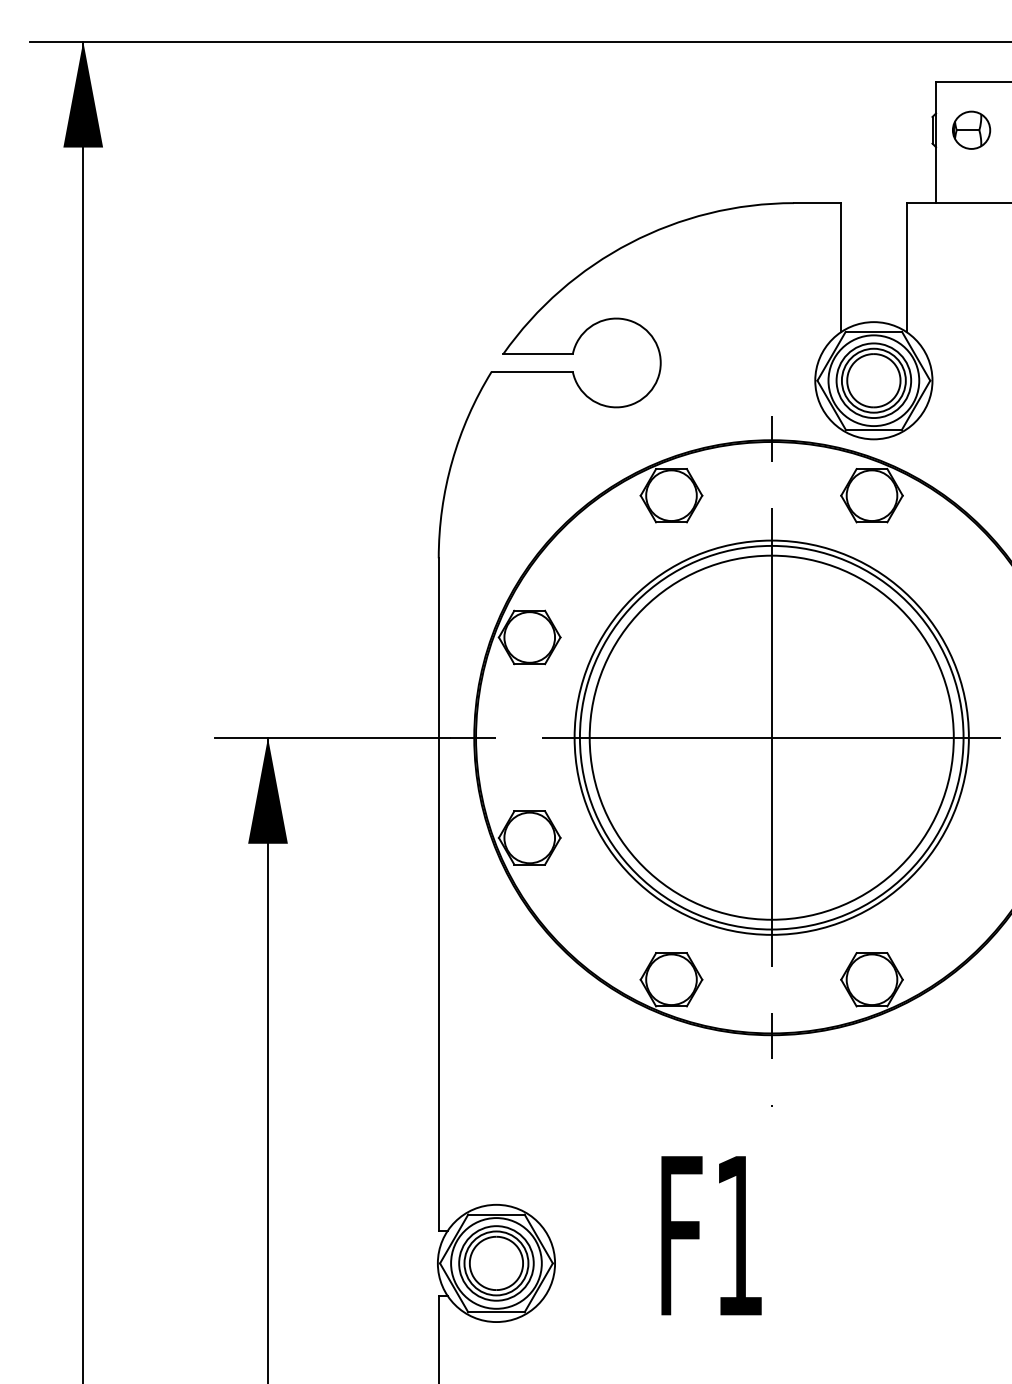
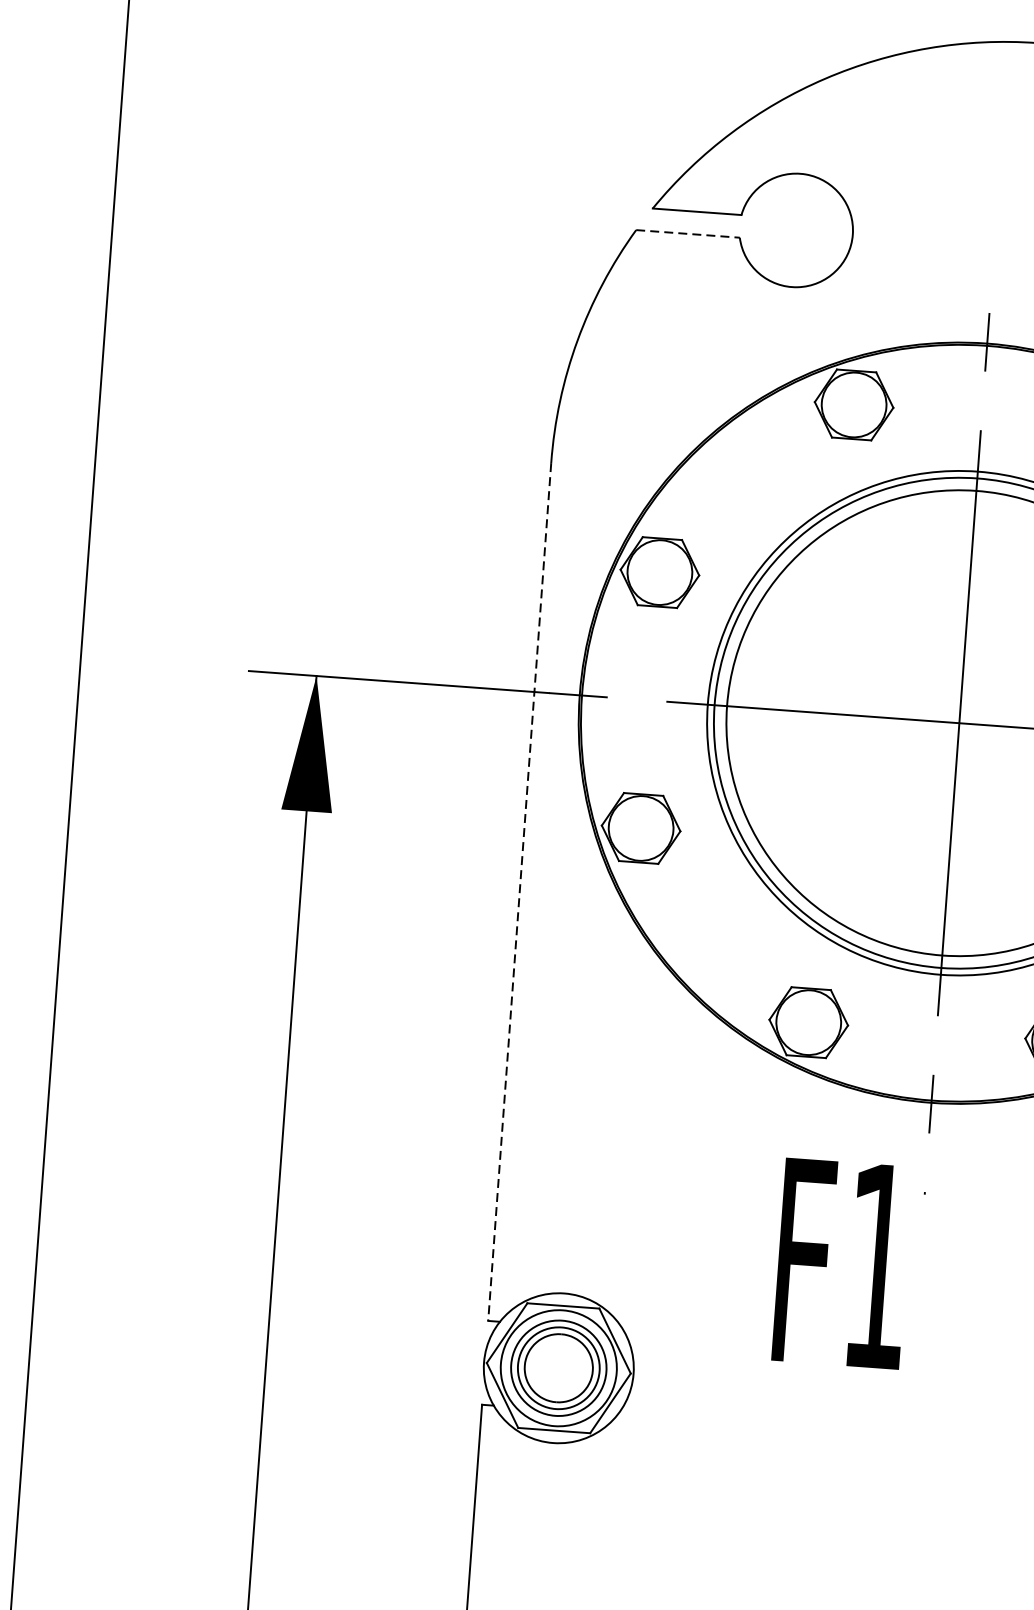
line: (532, 371) -> (688, 233), solid -> dashed
line: (438, 894) -> (519, 892), solid -> dashed
text: (711, 1235) -> (842, 1263), moved

